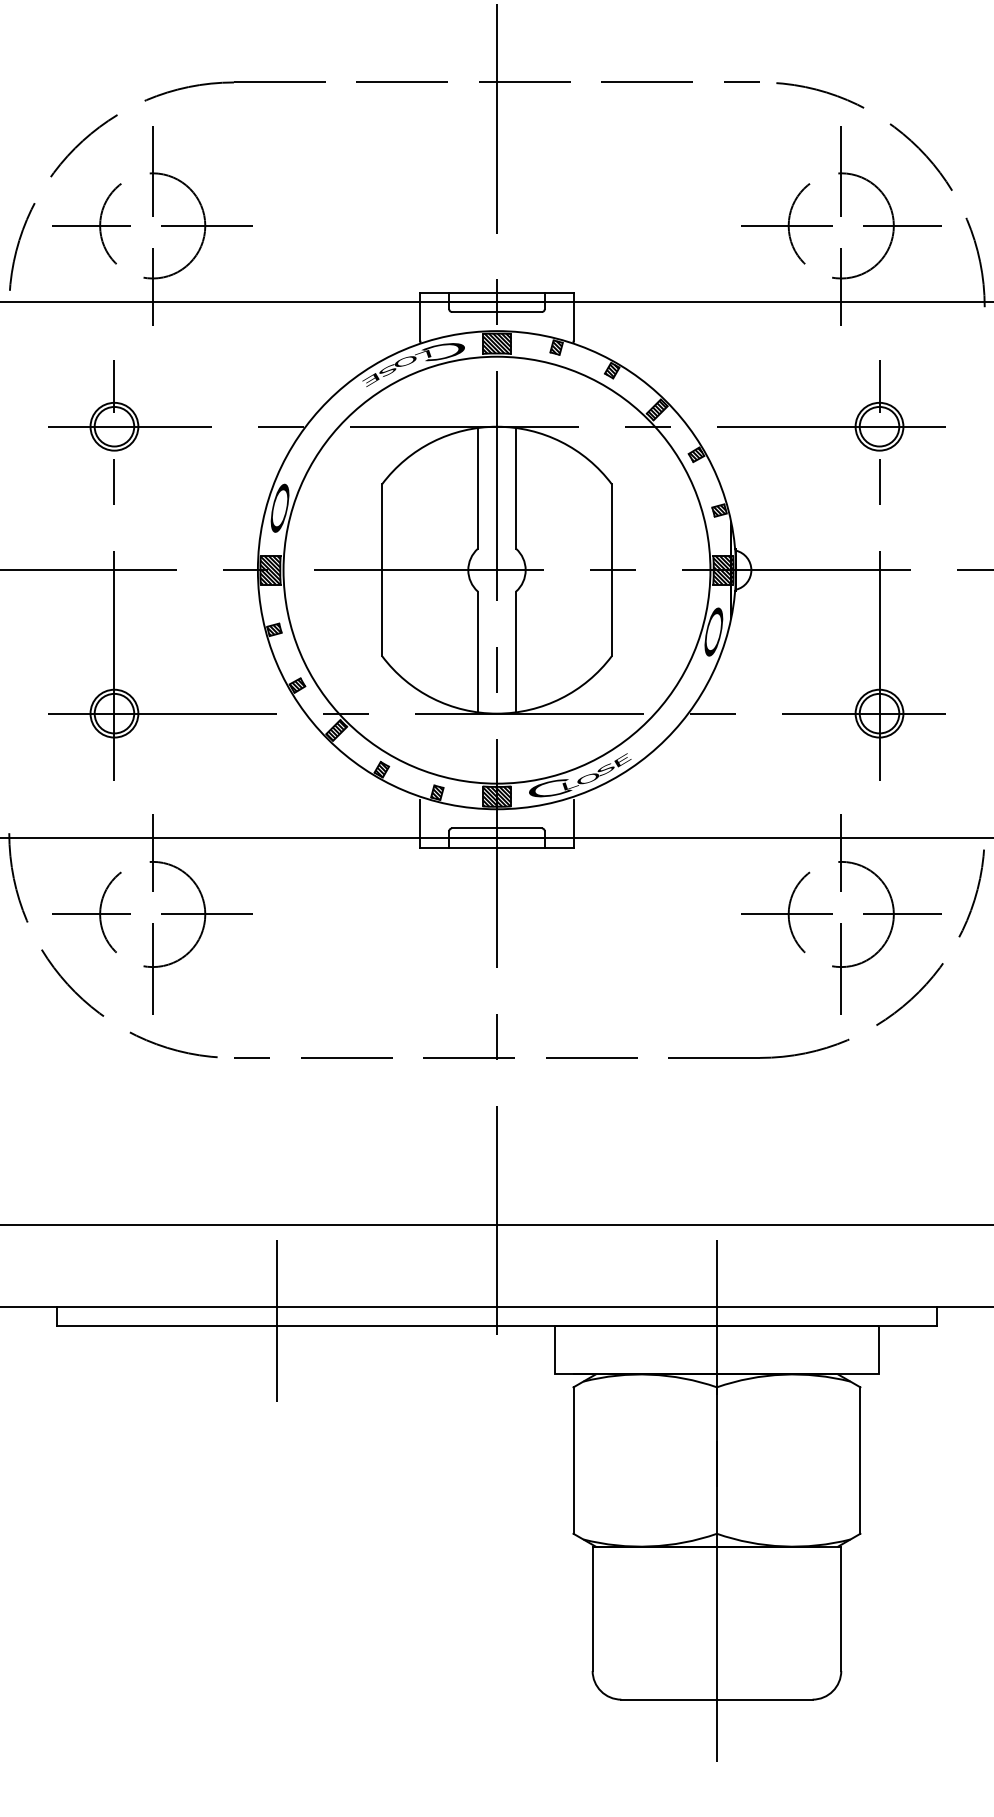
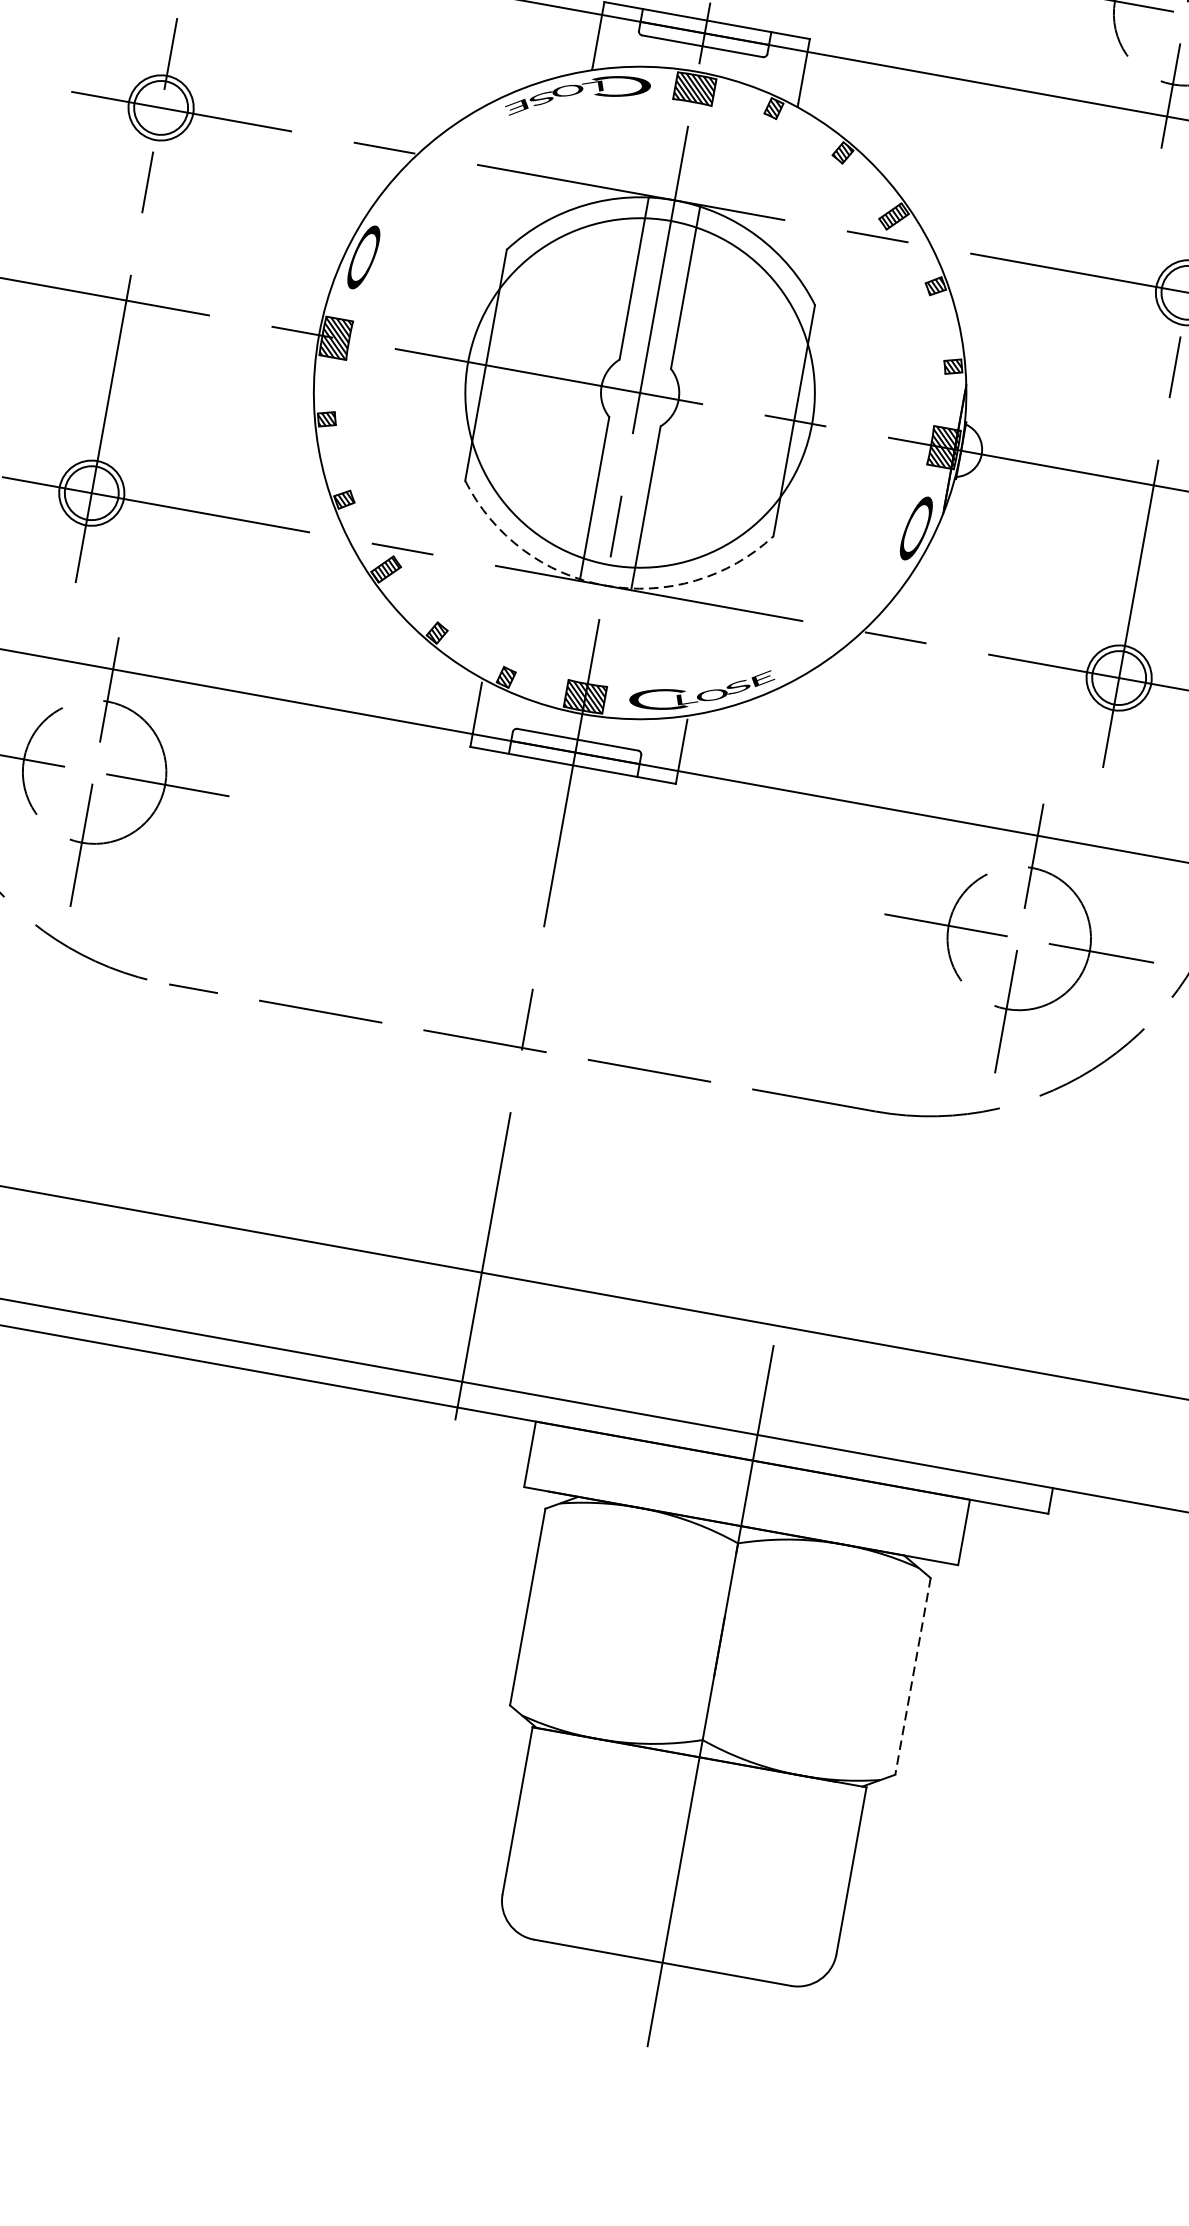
circle: (496, 569) -> (639, 391), size x0.6
arc: (497, 713) -> (606, 585), solid -> dashed
line: (277, 1320) -> (164, 1347), removed
line: (860, 1461) -> (912, 1677), solid -> dashed

